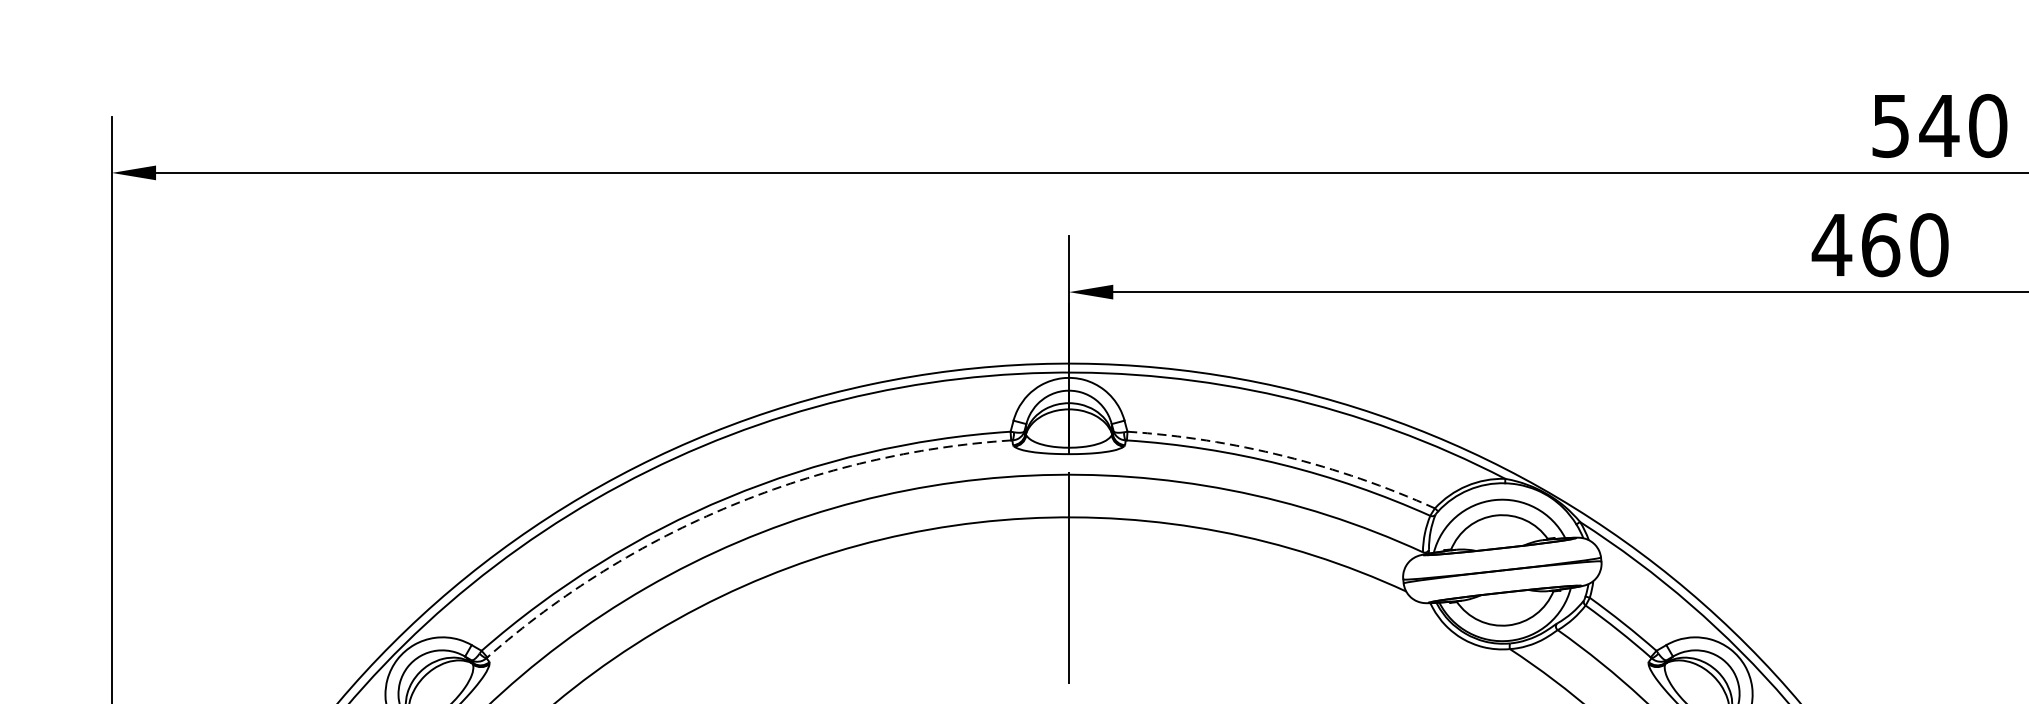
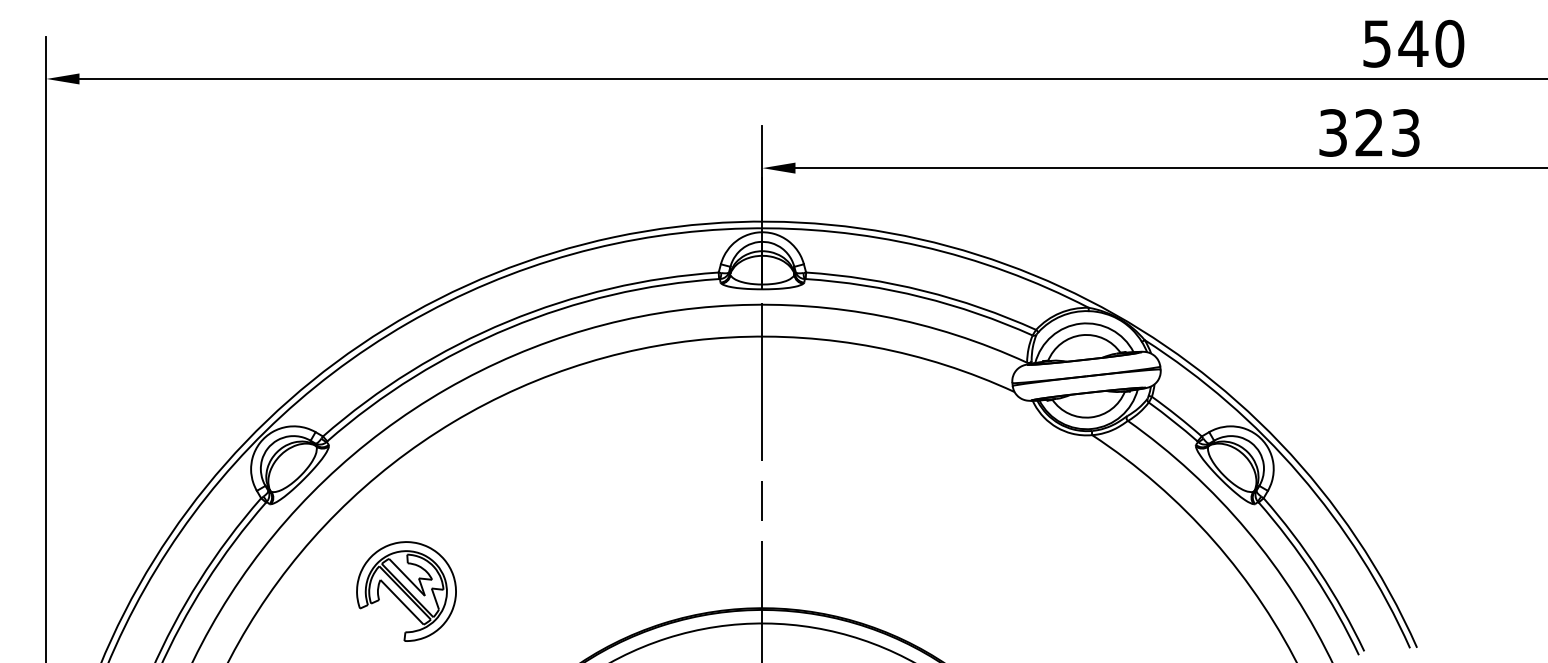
text: (1880, 244) -> (1369, 132), 460 -> 323
arc: (1284, 455) -> (923, 290), dashed -> solid
arc: (730, 505) -> (509, 327), dashed -> solid

